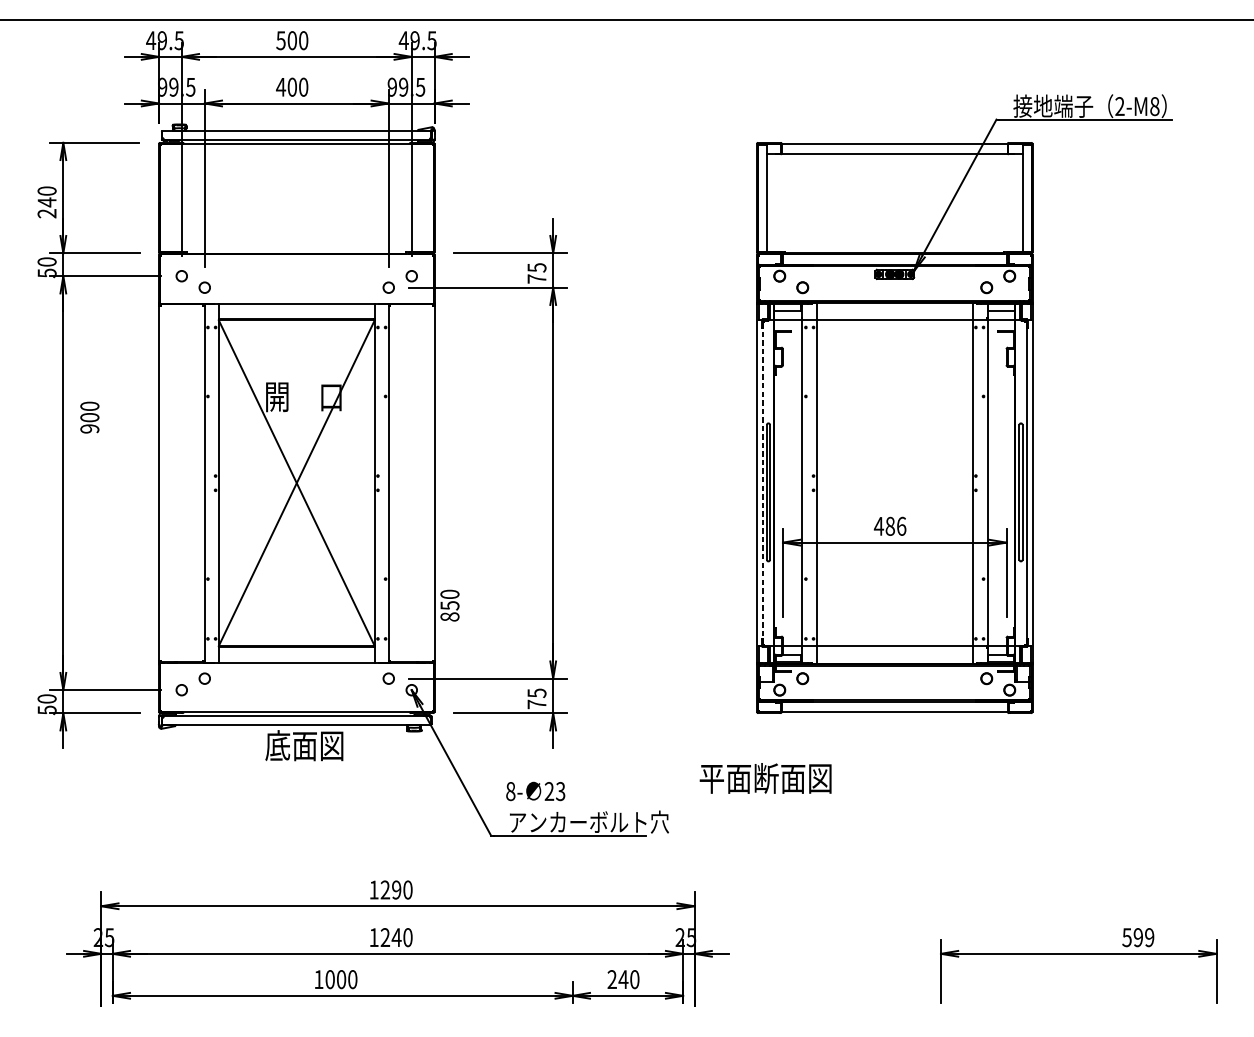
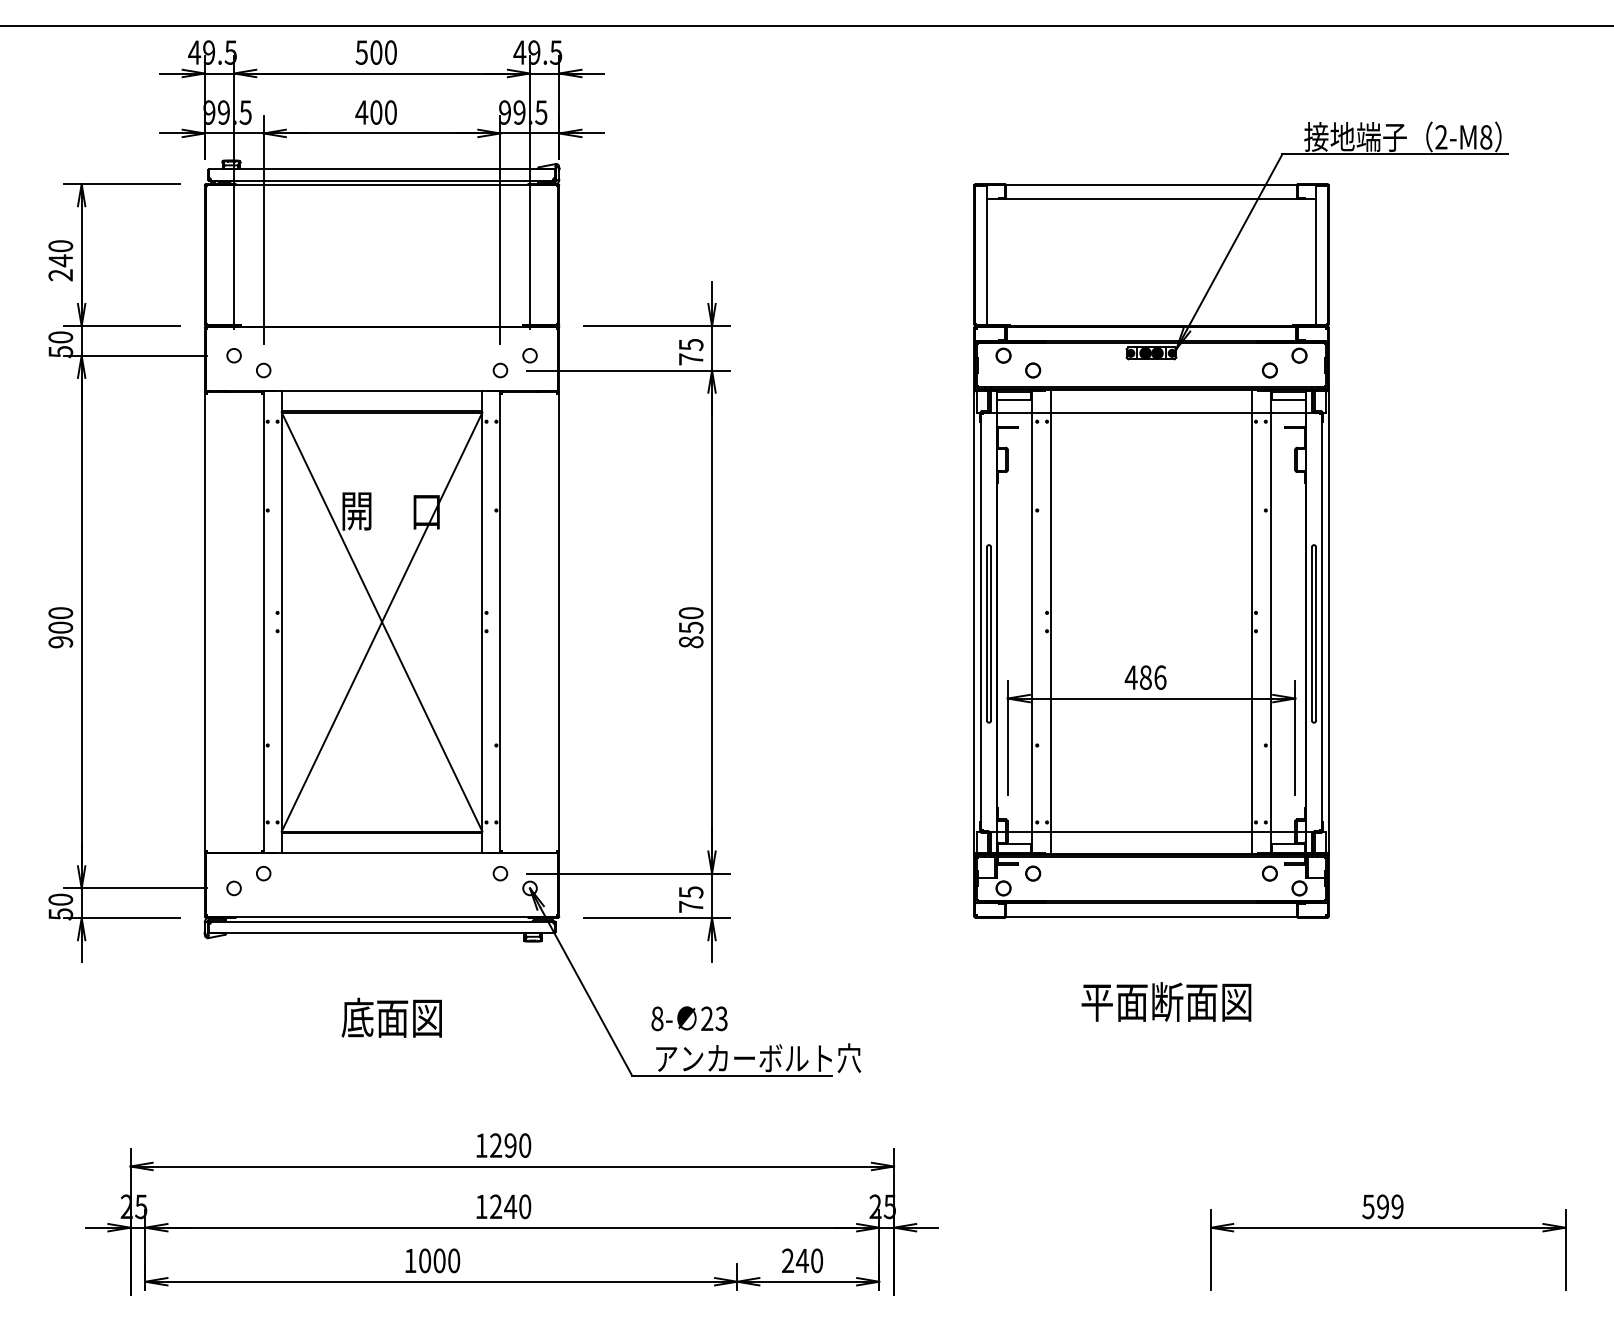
text: (89, 417) -> (60, 627), moved
line: (762, 482) -> (981, 621), dashed -> solid
text: (449, 605) -> (690, 627), moved
text: (304, 745) -> (391, 1017), moved
text: (765, 778) -> (1166, 1001), moved
text: (1137, 937) -> (1382, 1206), moved

